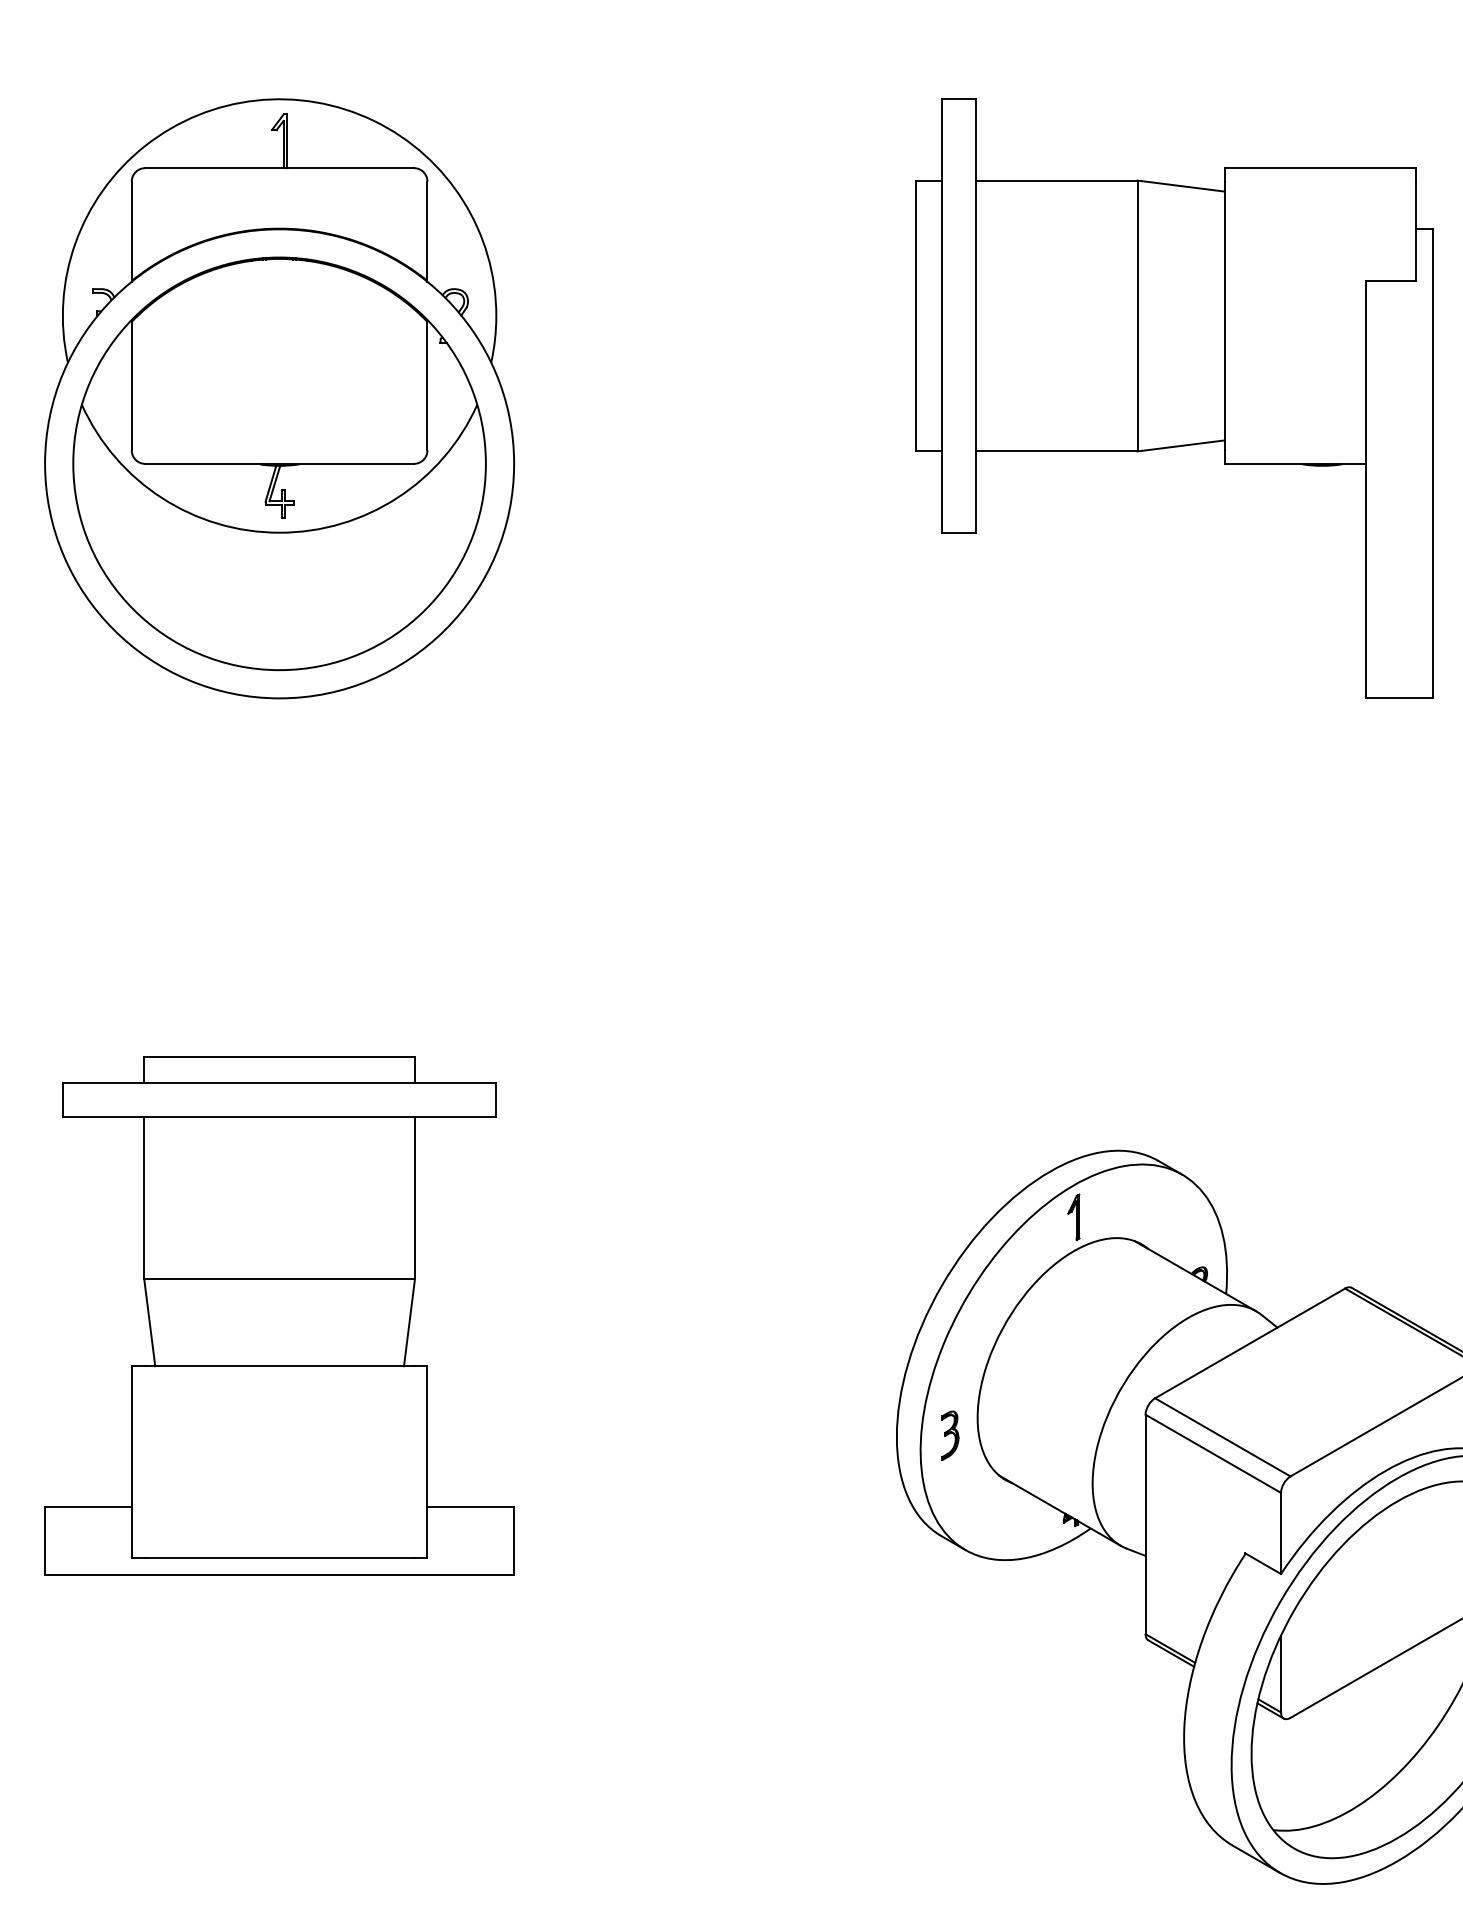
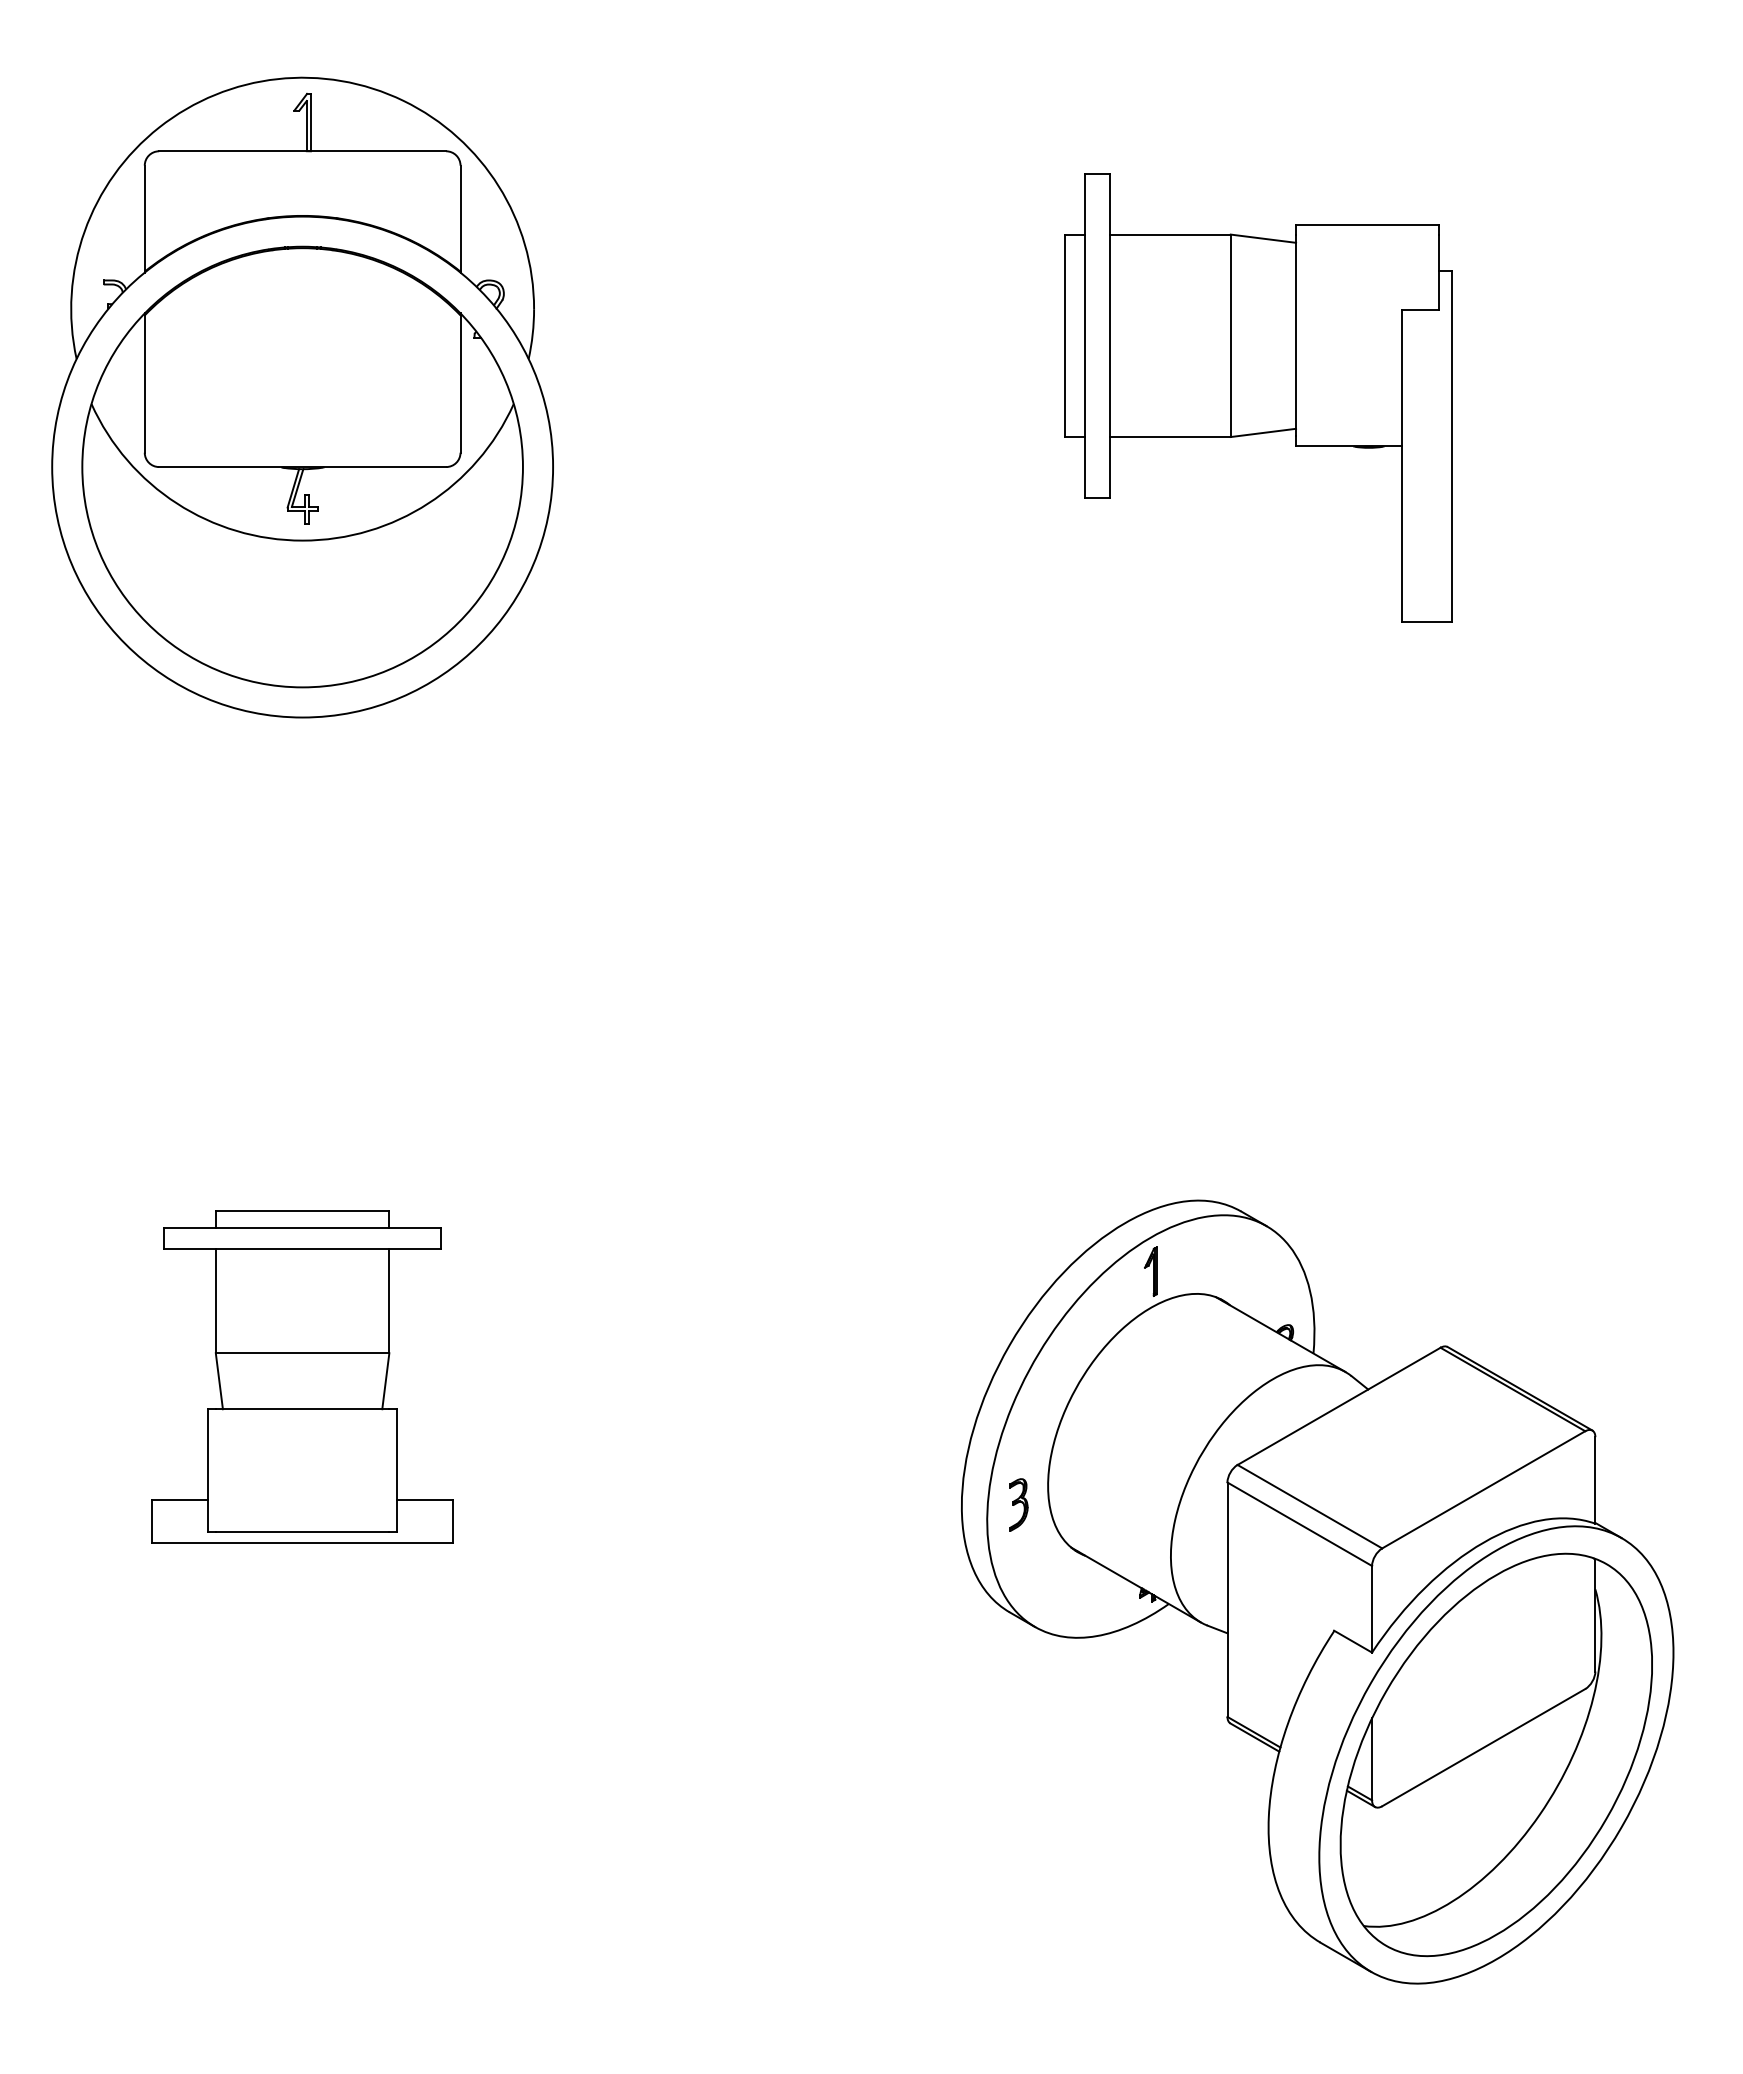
part: (1174, 398) -> (1258, 397), size x0.7
part: (279, 1315) -> (302, 1376), size x0.6

